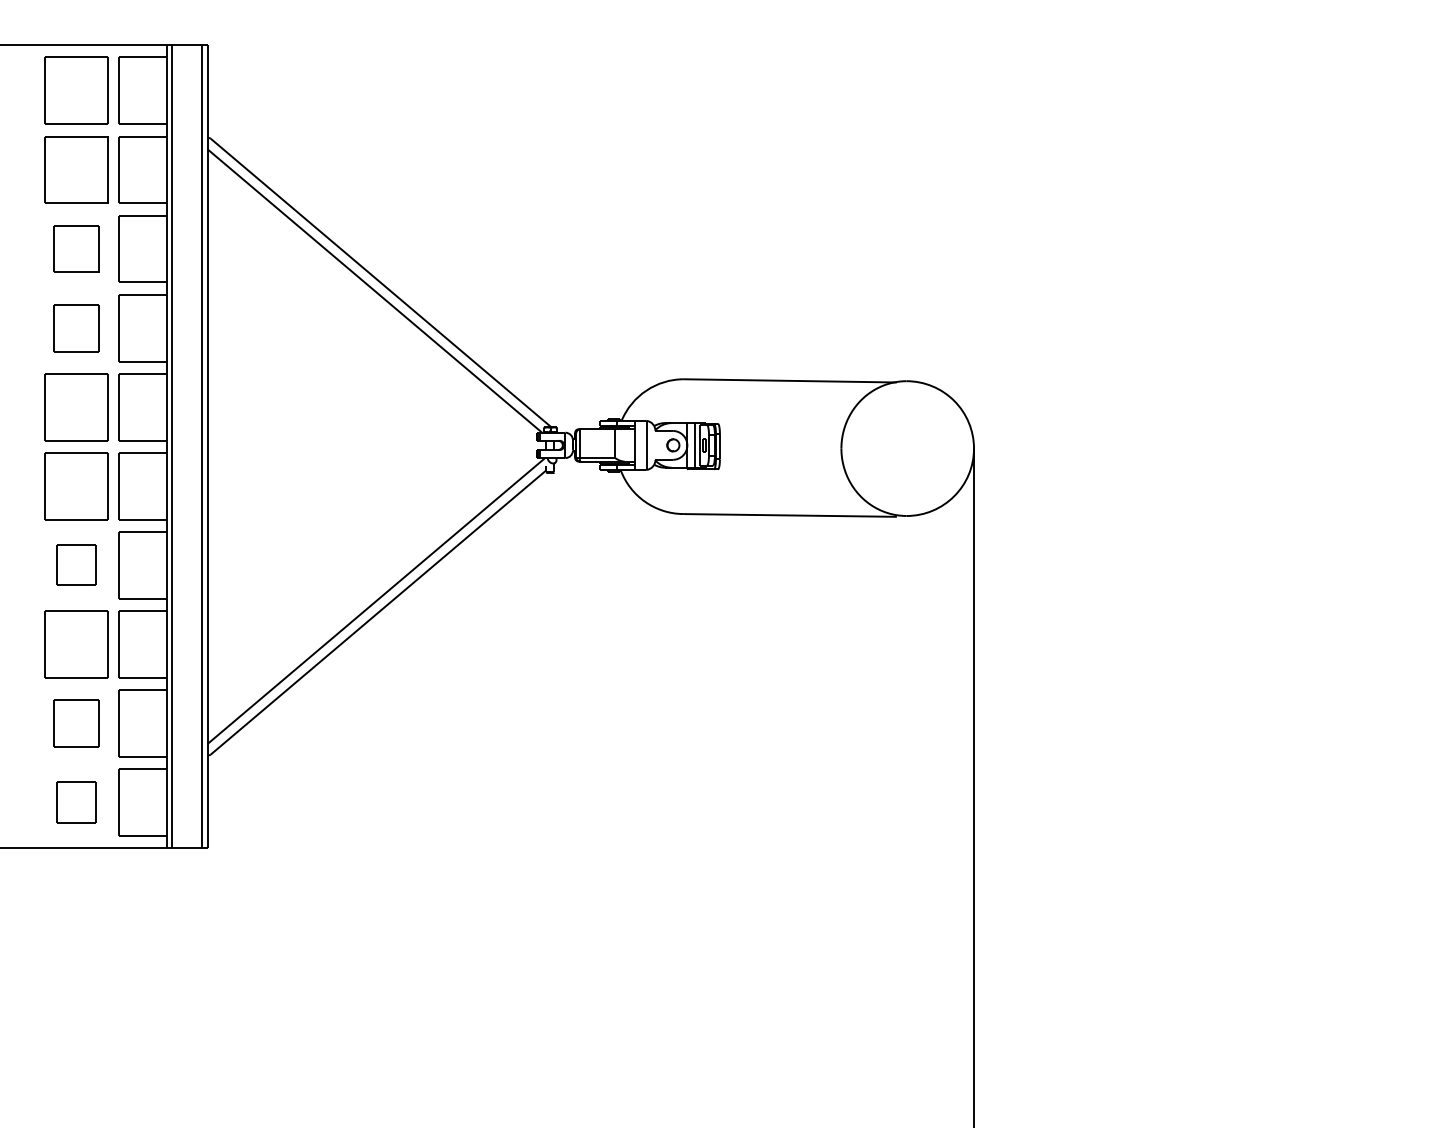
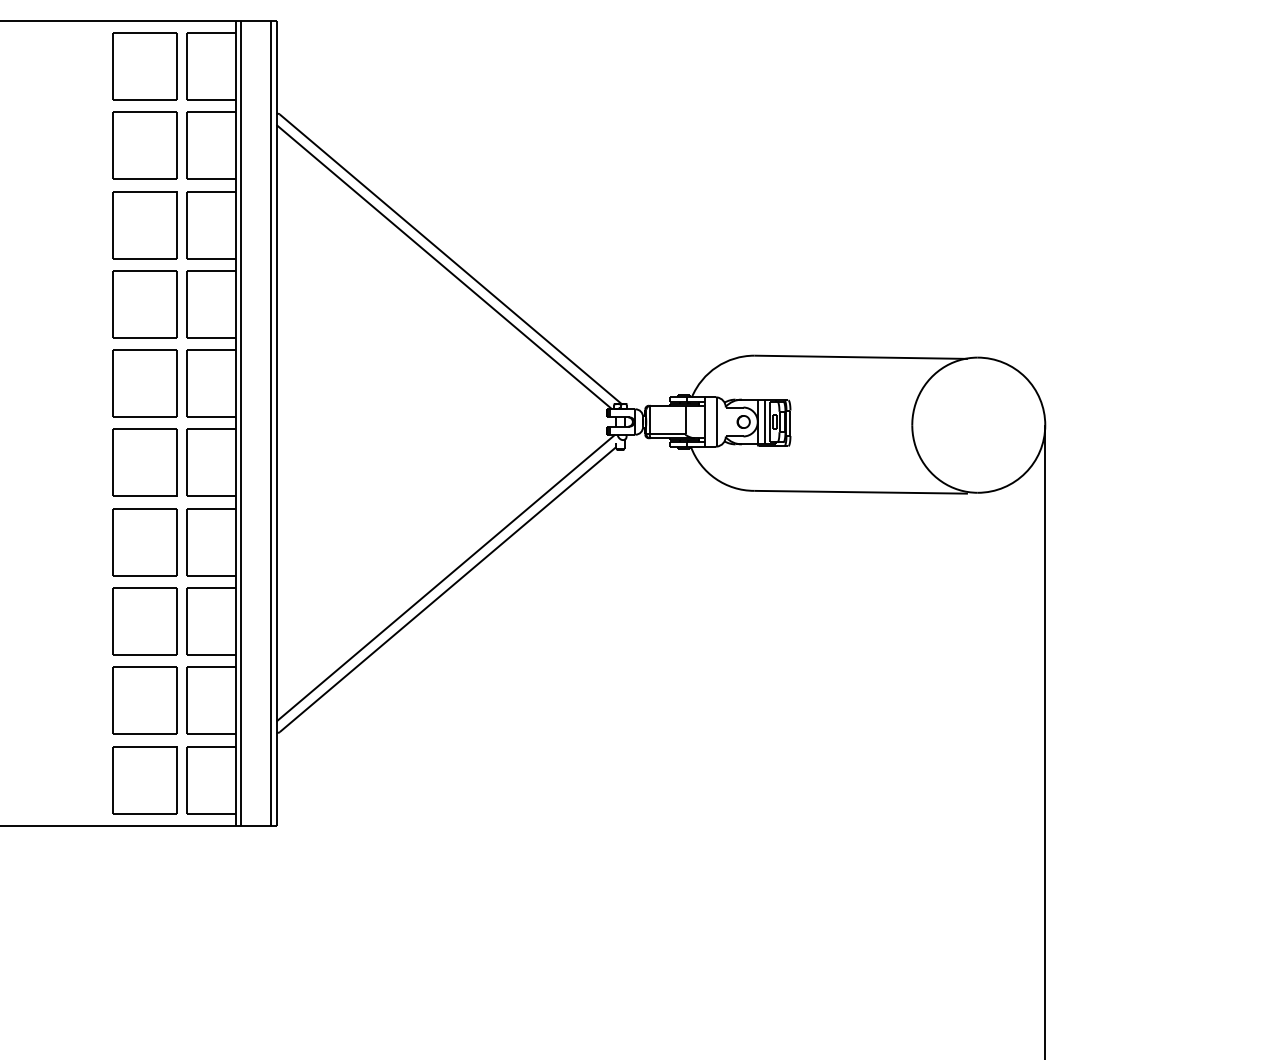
part: (76, 248) -> (145, 224), size x1.43
part: (76, 328) -> (145, 304), size x1.43
part: (76, 565) -> (145, 542), size x1.67
part: (76, 723) -> (145, 700), size x1.43
part: (76, 802) -> (145, 780), size x1.67

